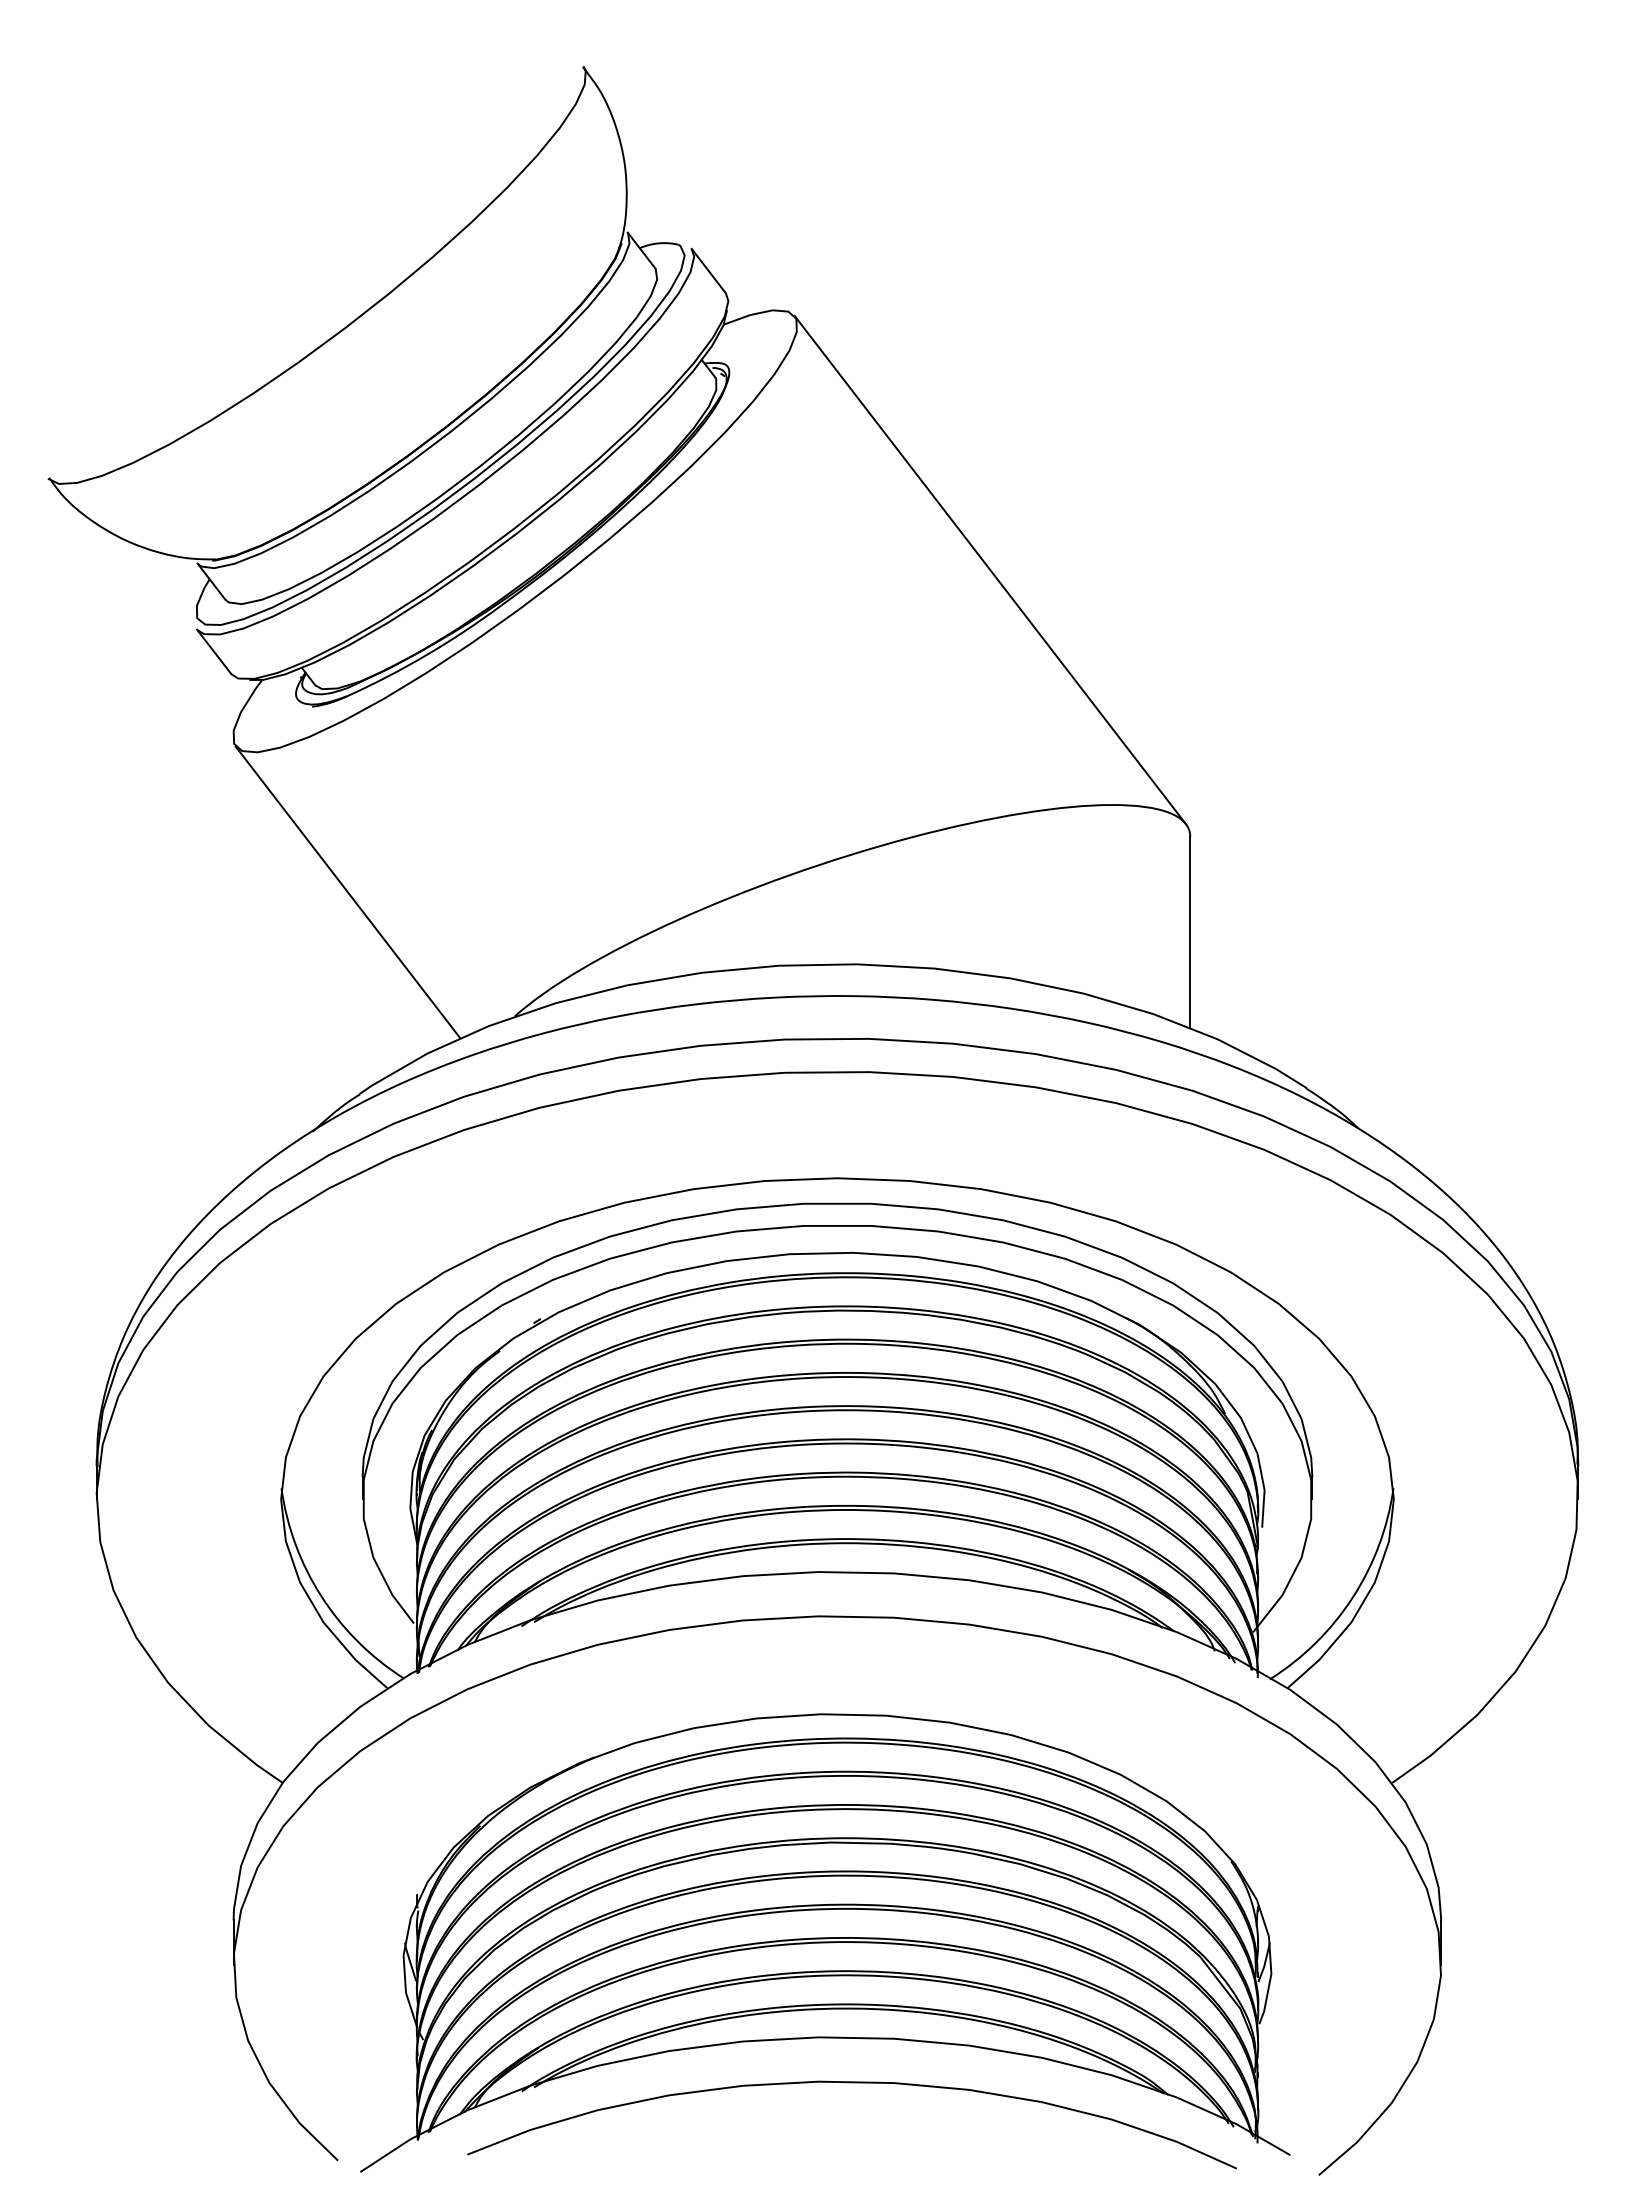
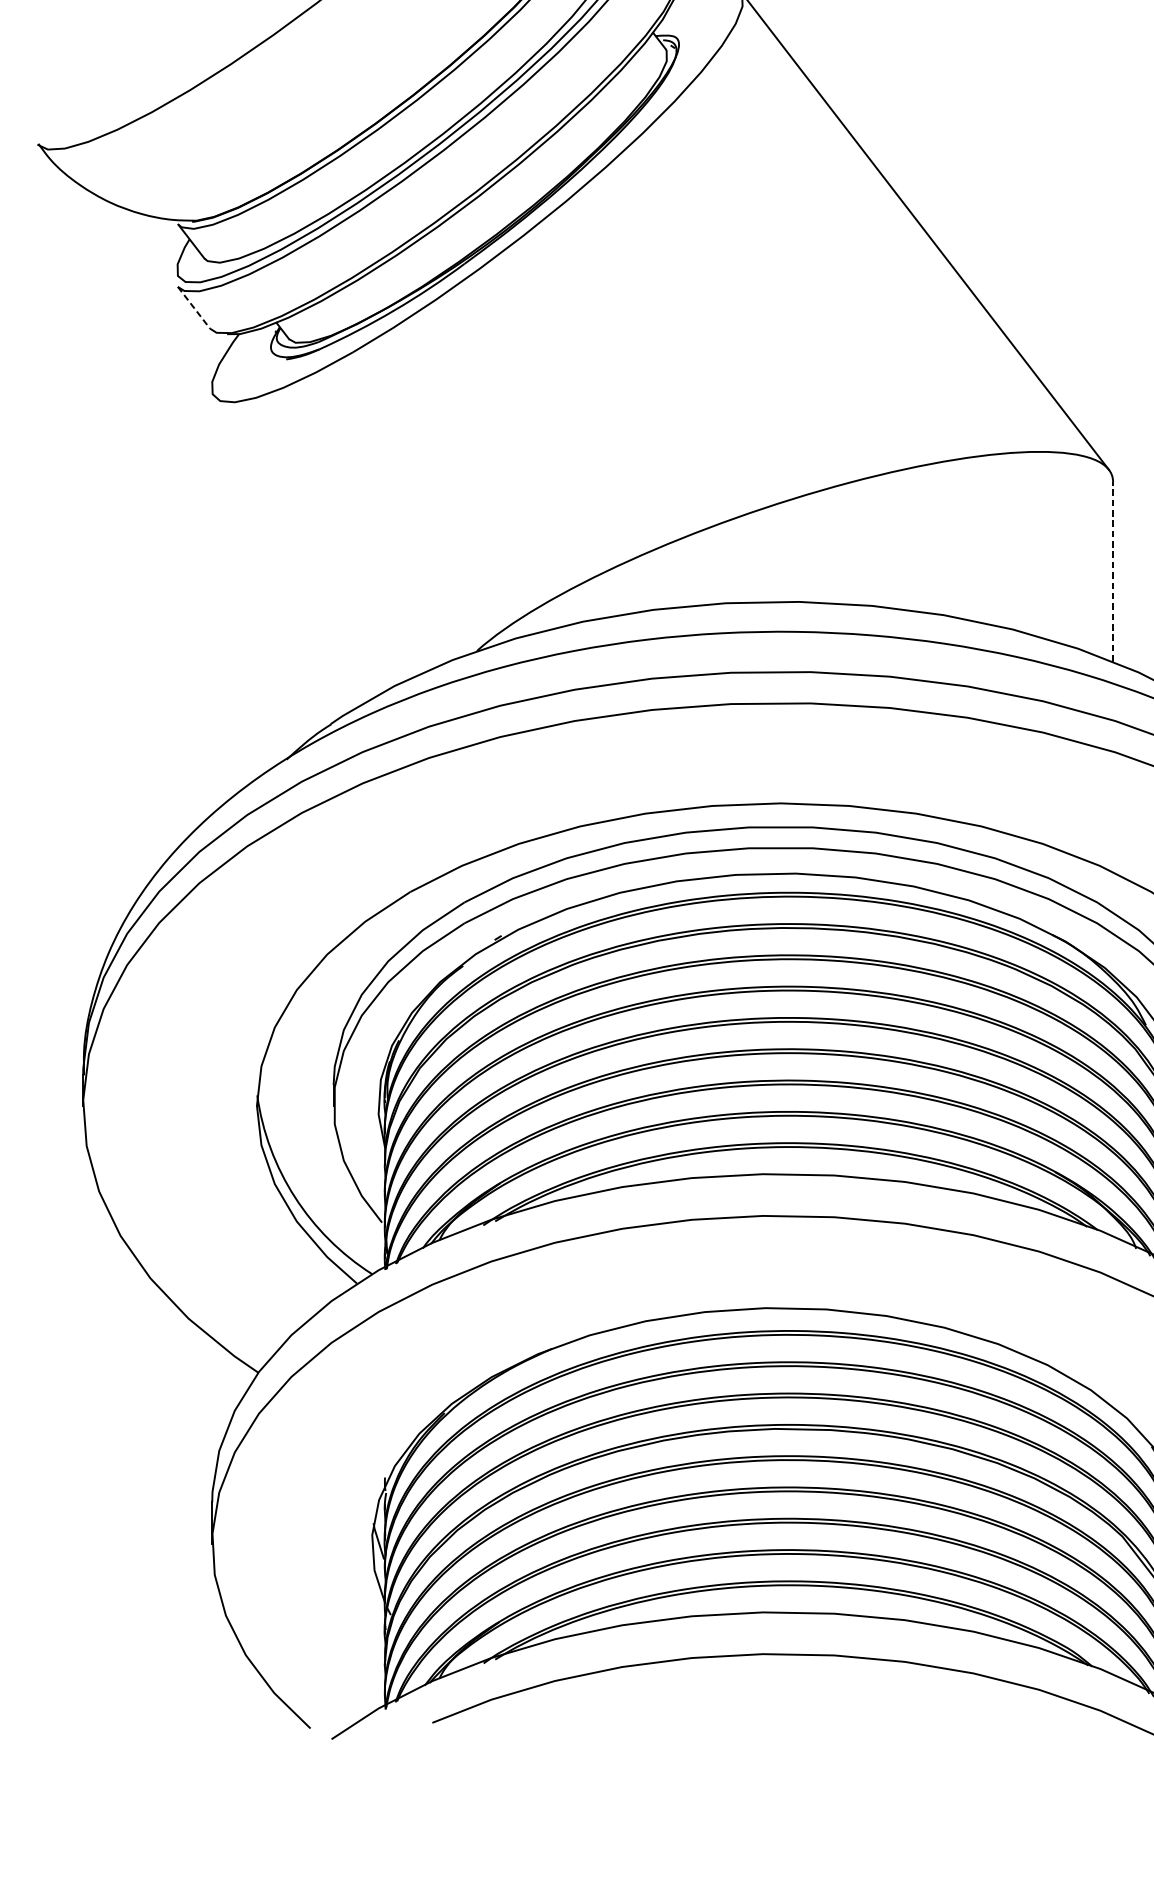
line: (214, 652) -> (194, 308), solid -> dashed
line: (347, 892) -> (319, 534), removed
line: (1190, 931) -> (1113, 571), solid -> dashed

